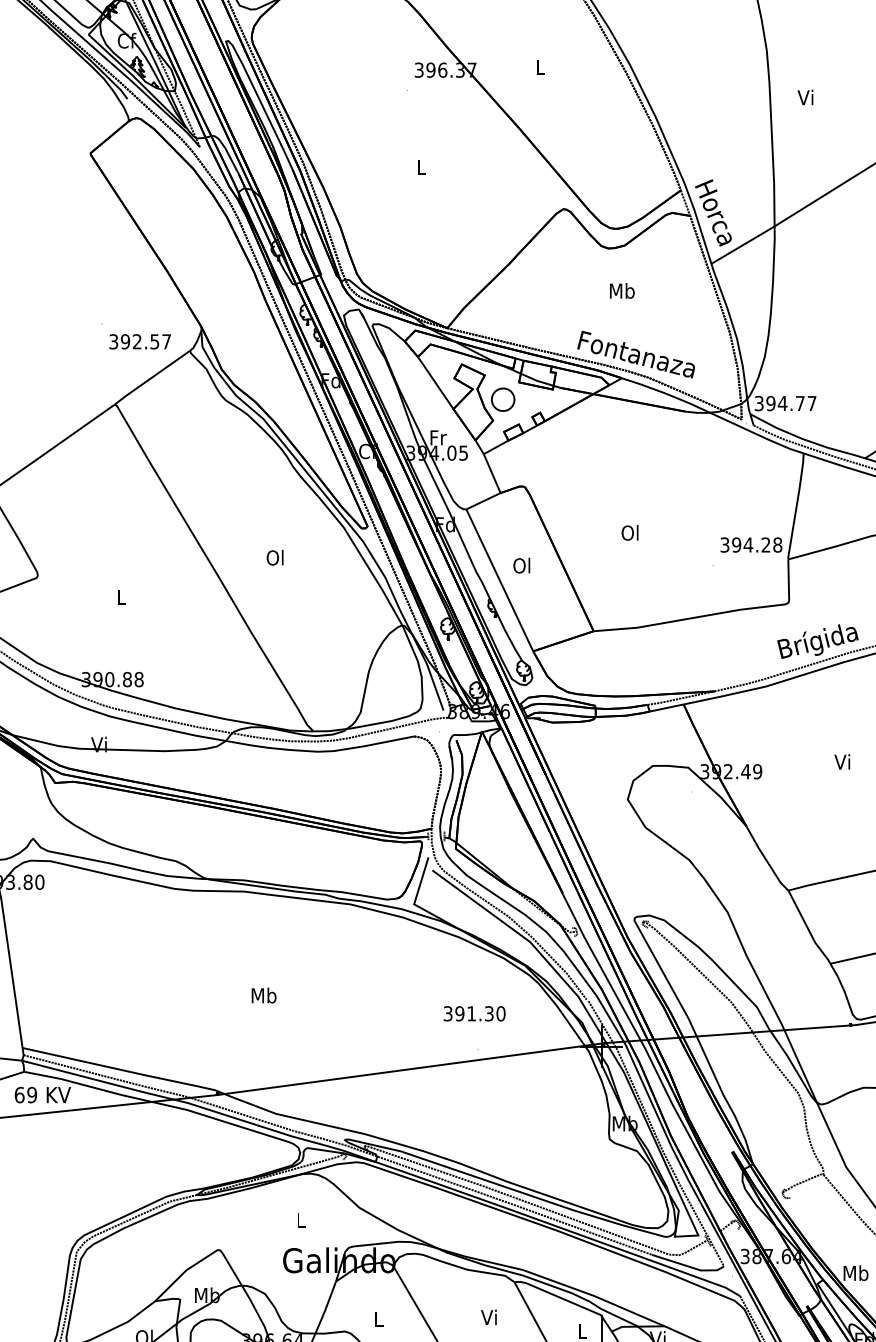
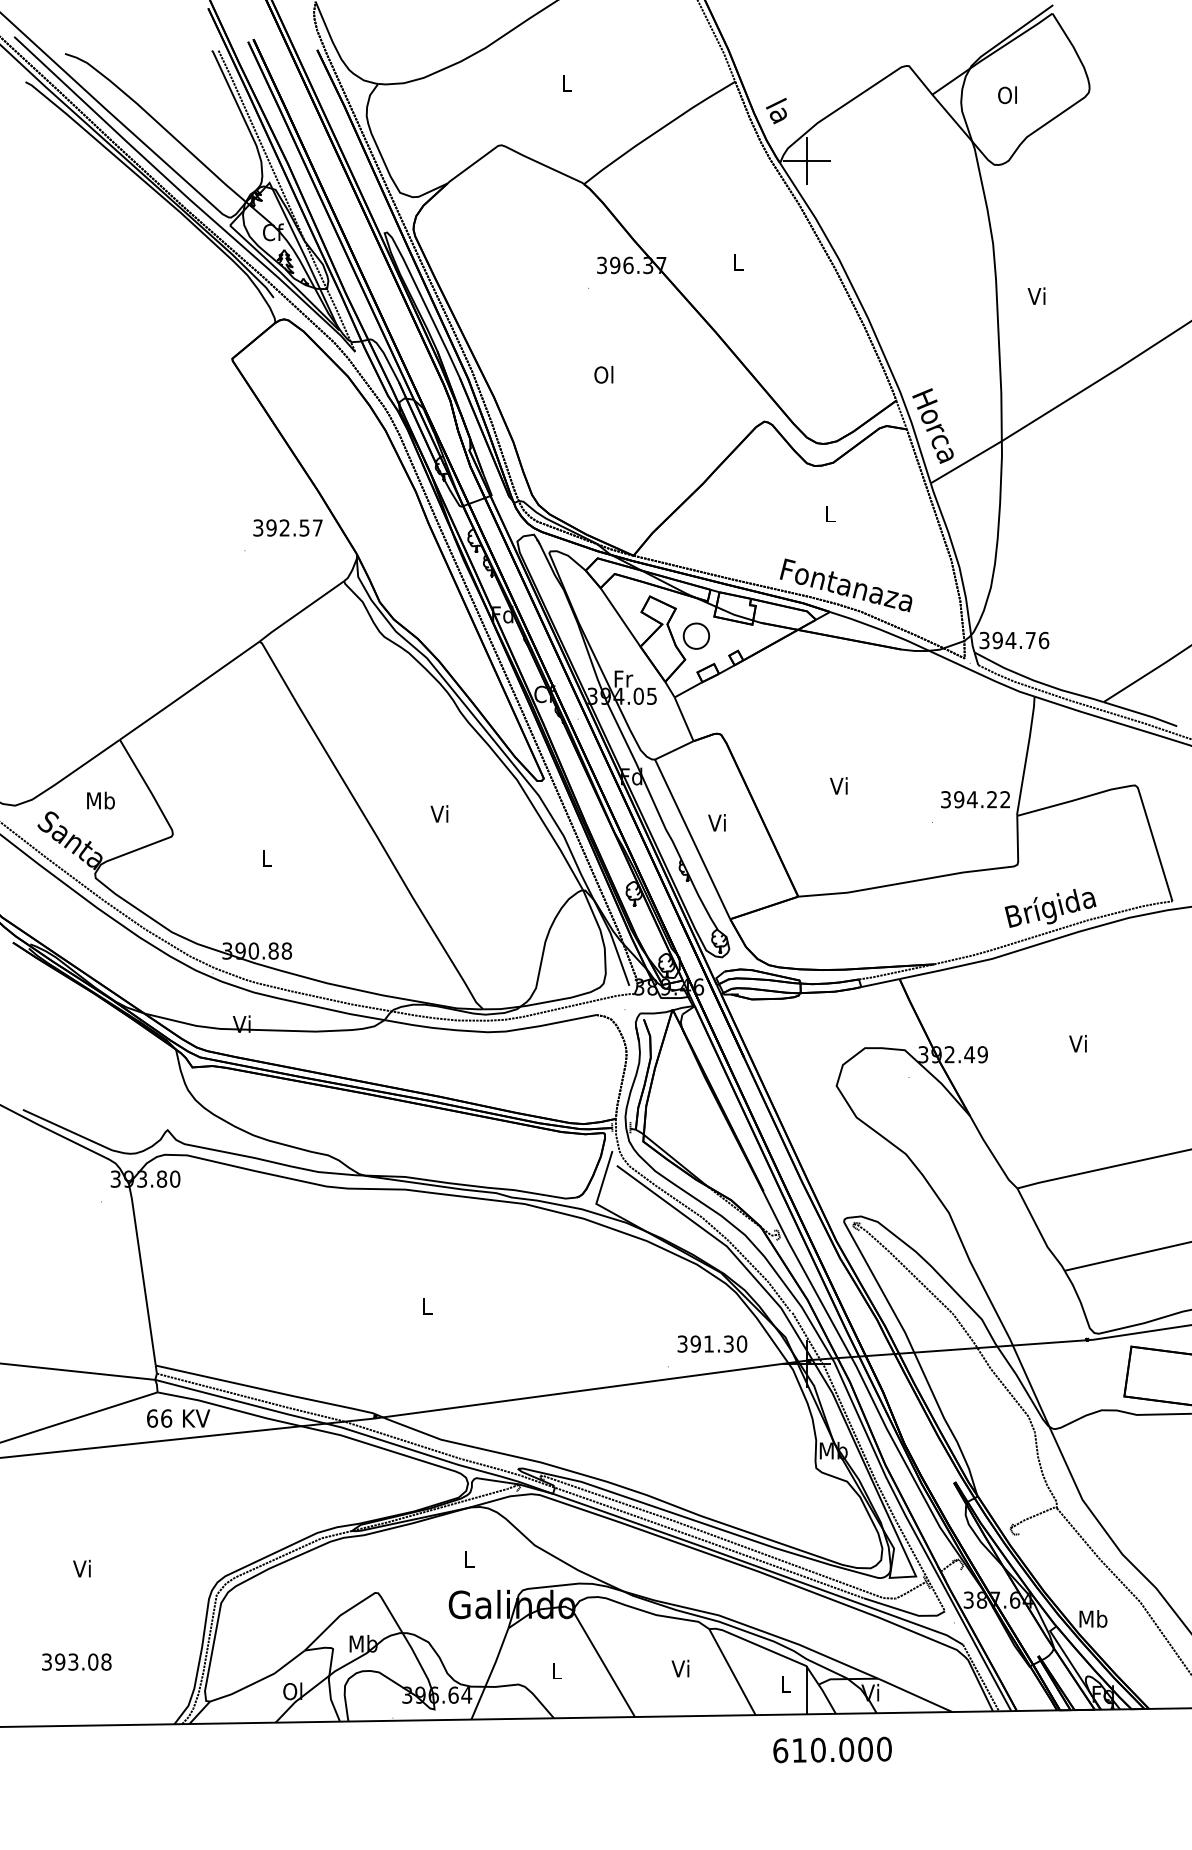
text: (420, 167) -> (603, 374), L -> Ol
text: (622, 290) -> (830, 513), Mb -> L
text: (139, 341) -> (287, 527), moved
text: (812, 403) -> (1044, 640), 394.77 -> 394.76
text: (629, 532) -> (838, 785), Ol -> Vi
text: (777, 544) -> (1005, 799), 394.28 -> 394.22
text: (274, 557) -> (439, 813), Ol -> Vi
text: (521, 565) -> (717, 822), Ol -> Vi
text: (264, 995) -> (427, 1306), Mb -> L
text: (474, 1013) -> (712, 1343), moved
text: (32, 1095) -> (166, 1418), 69 -> 66

